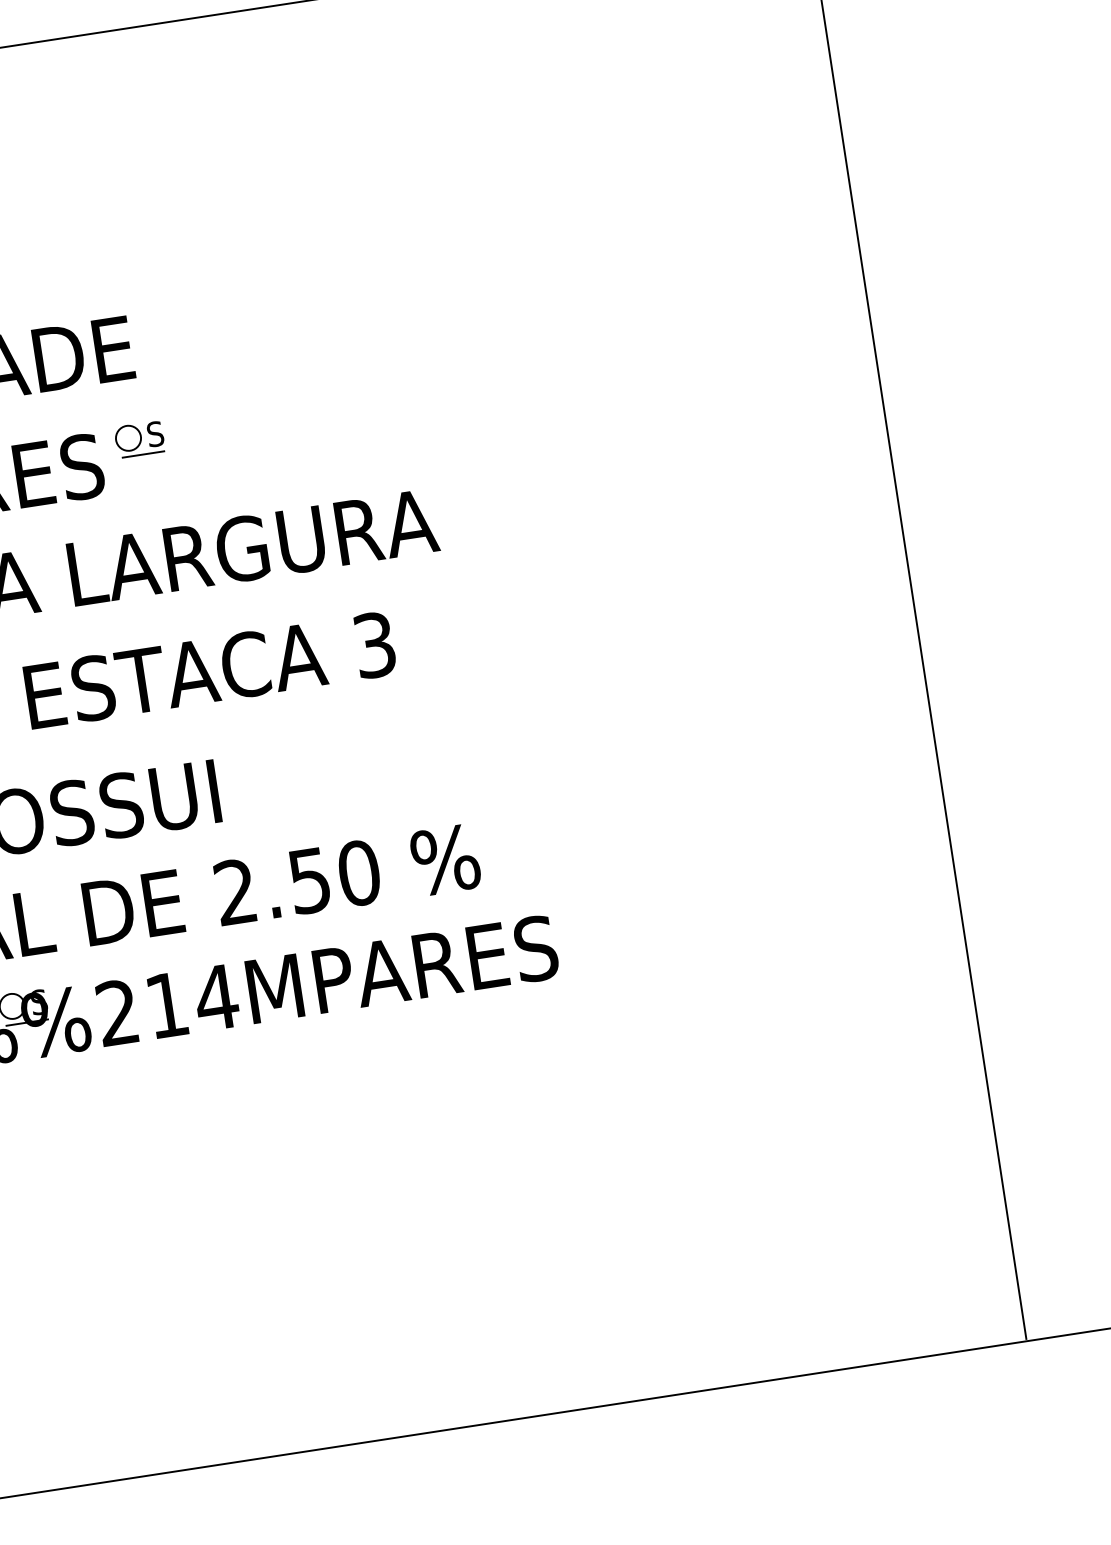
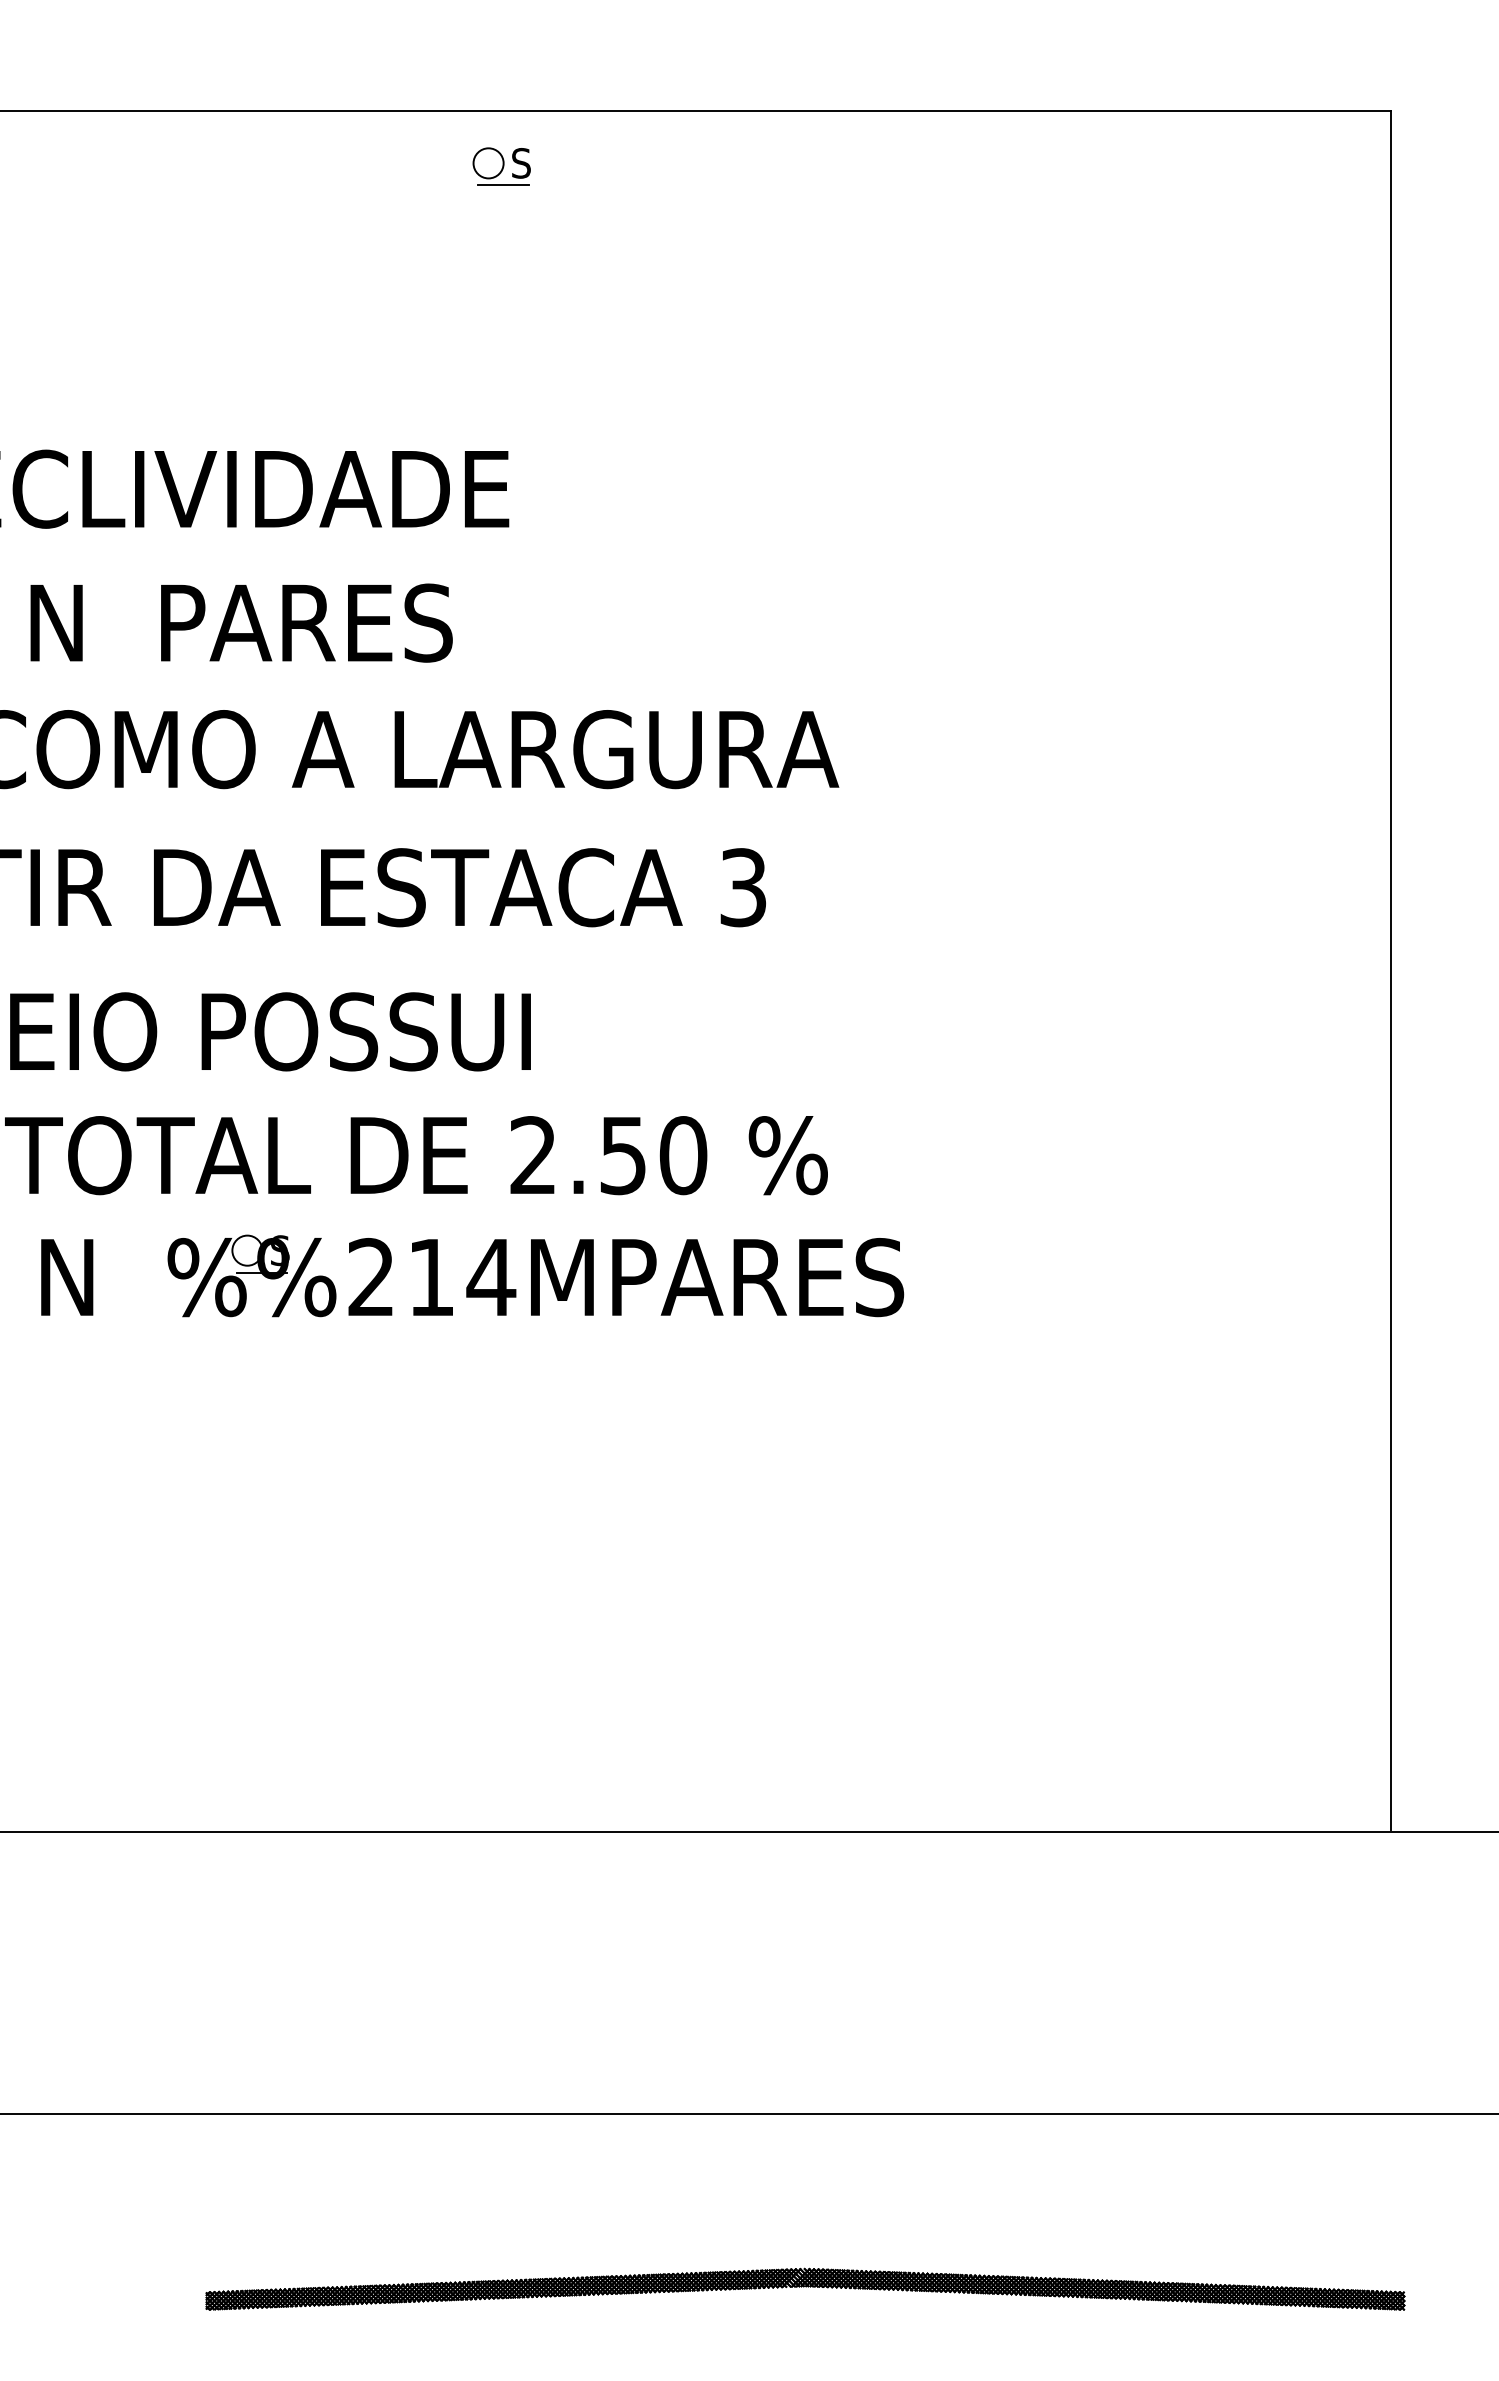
part: (139, 439) -> (501, 166), moved

